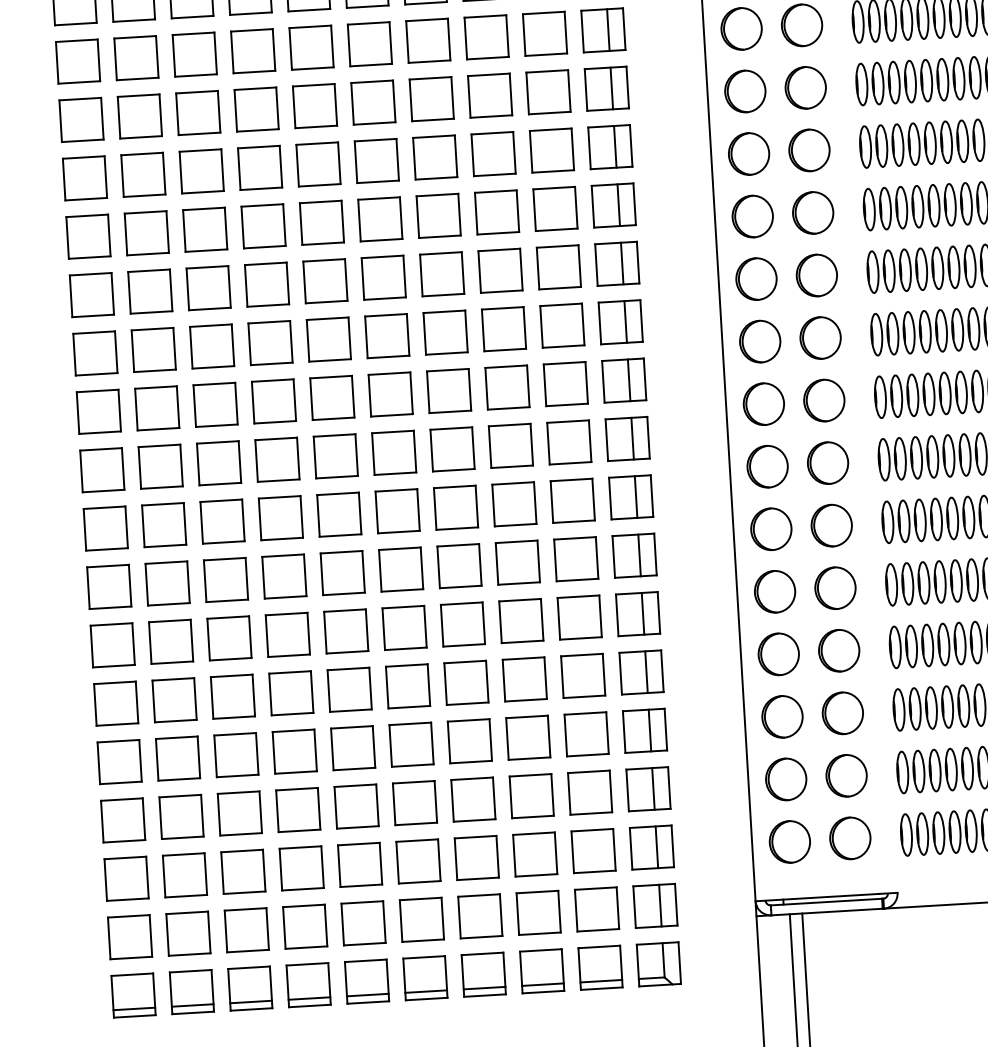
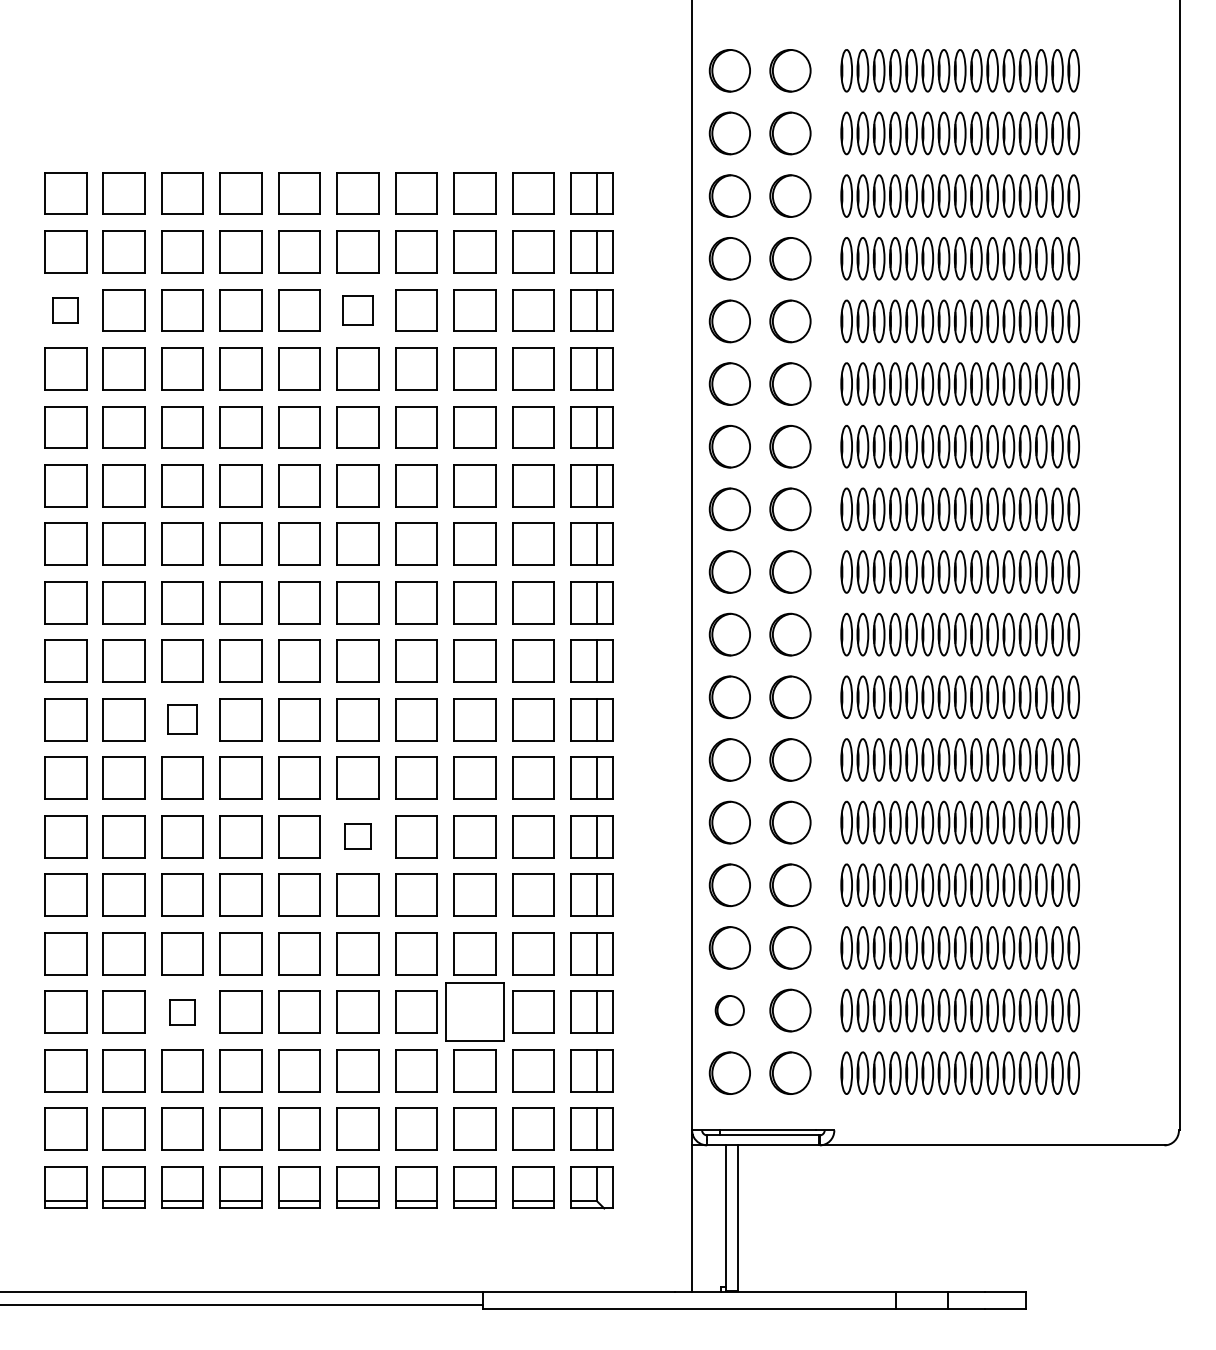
part: (372, 102) -> (357, 310), size x0.7
part: (81, 119) -> (65, 310), size x0.6
part: (222, 521) -> (182, 719), size x0.7
part: (404, 627) -> (357, 836), size x0.6
part: (785, 779) -> (729, 1010), size x0.7
part: (531, 795) -> (474, 1011), size x1.4
part: (239, 812) -> (182, 1011), size x0.6

